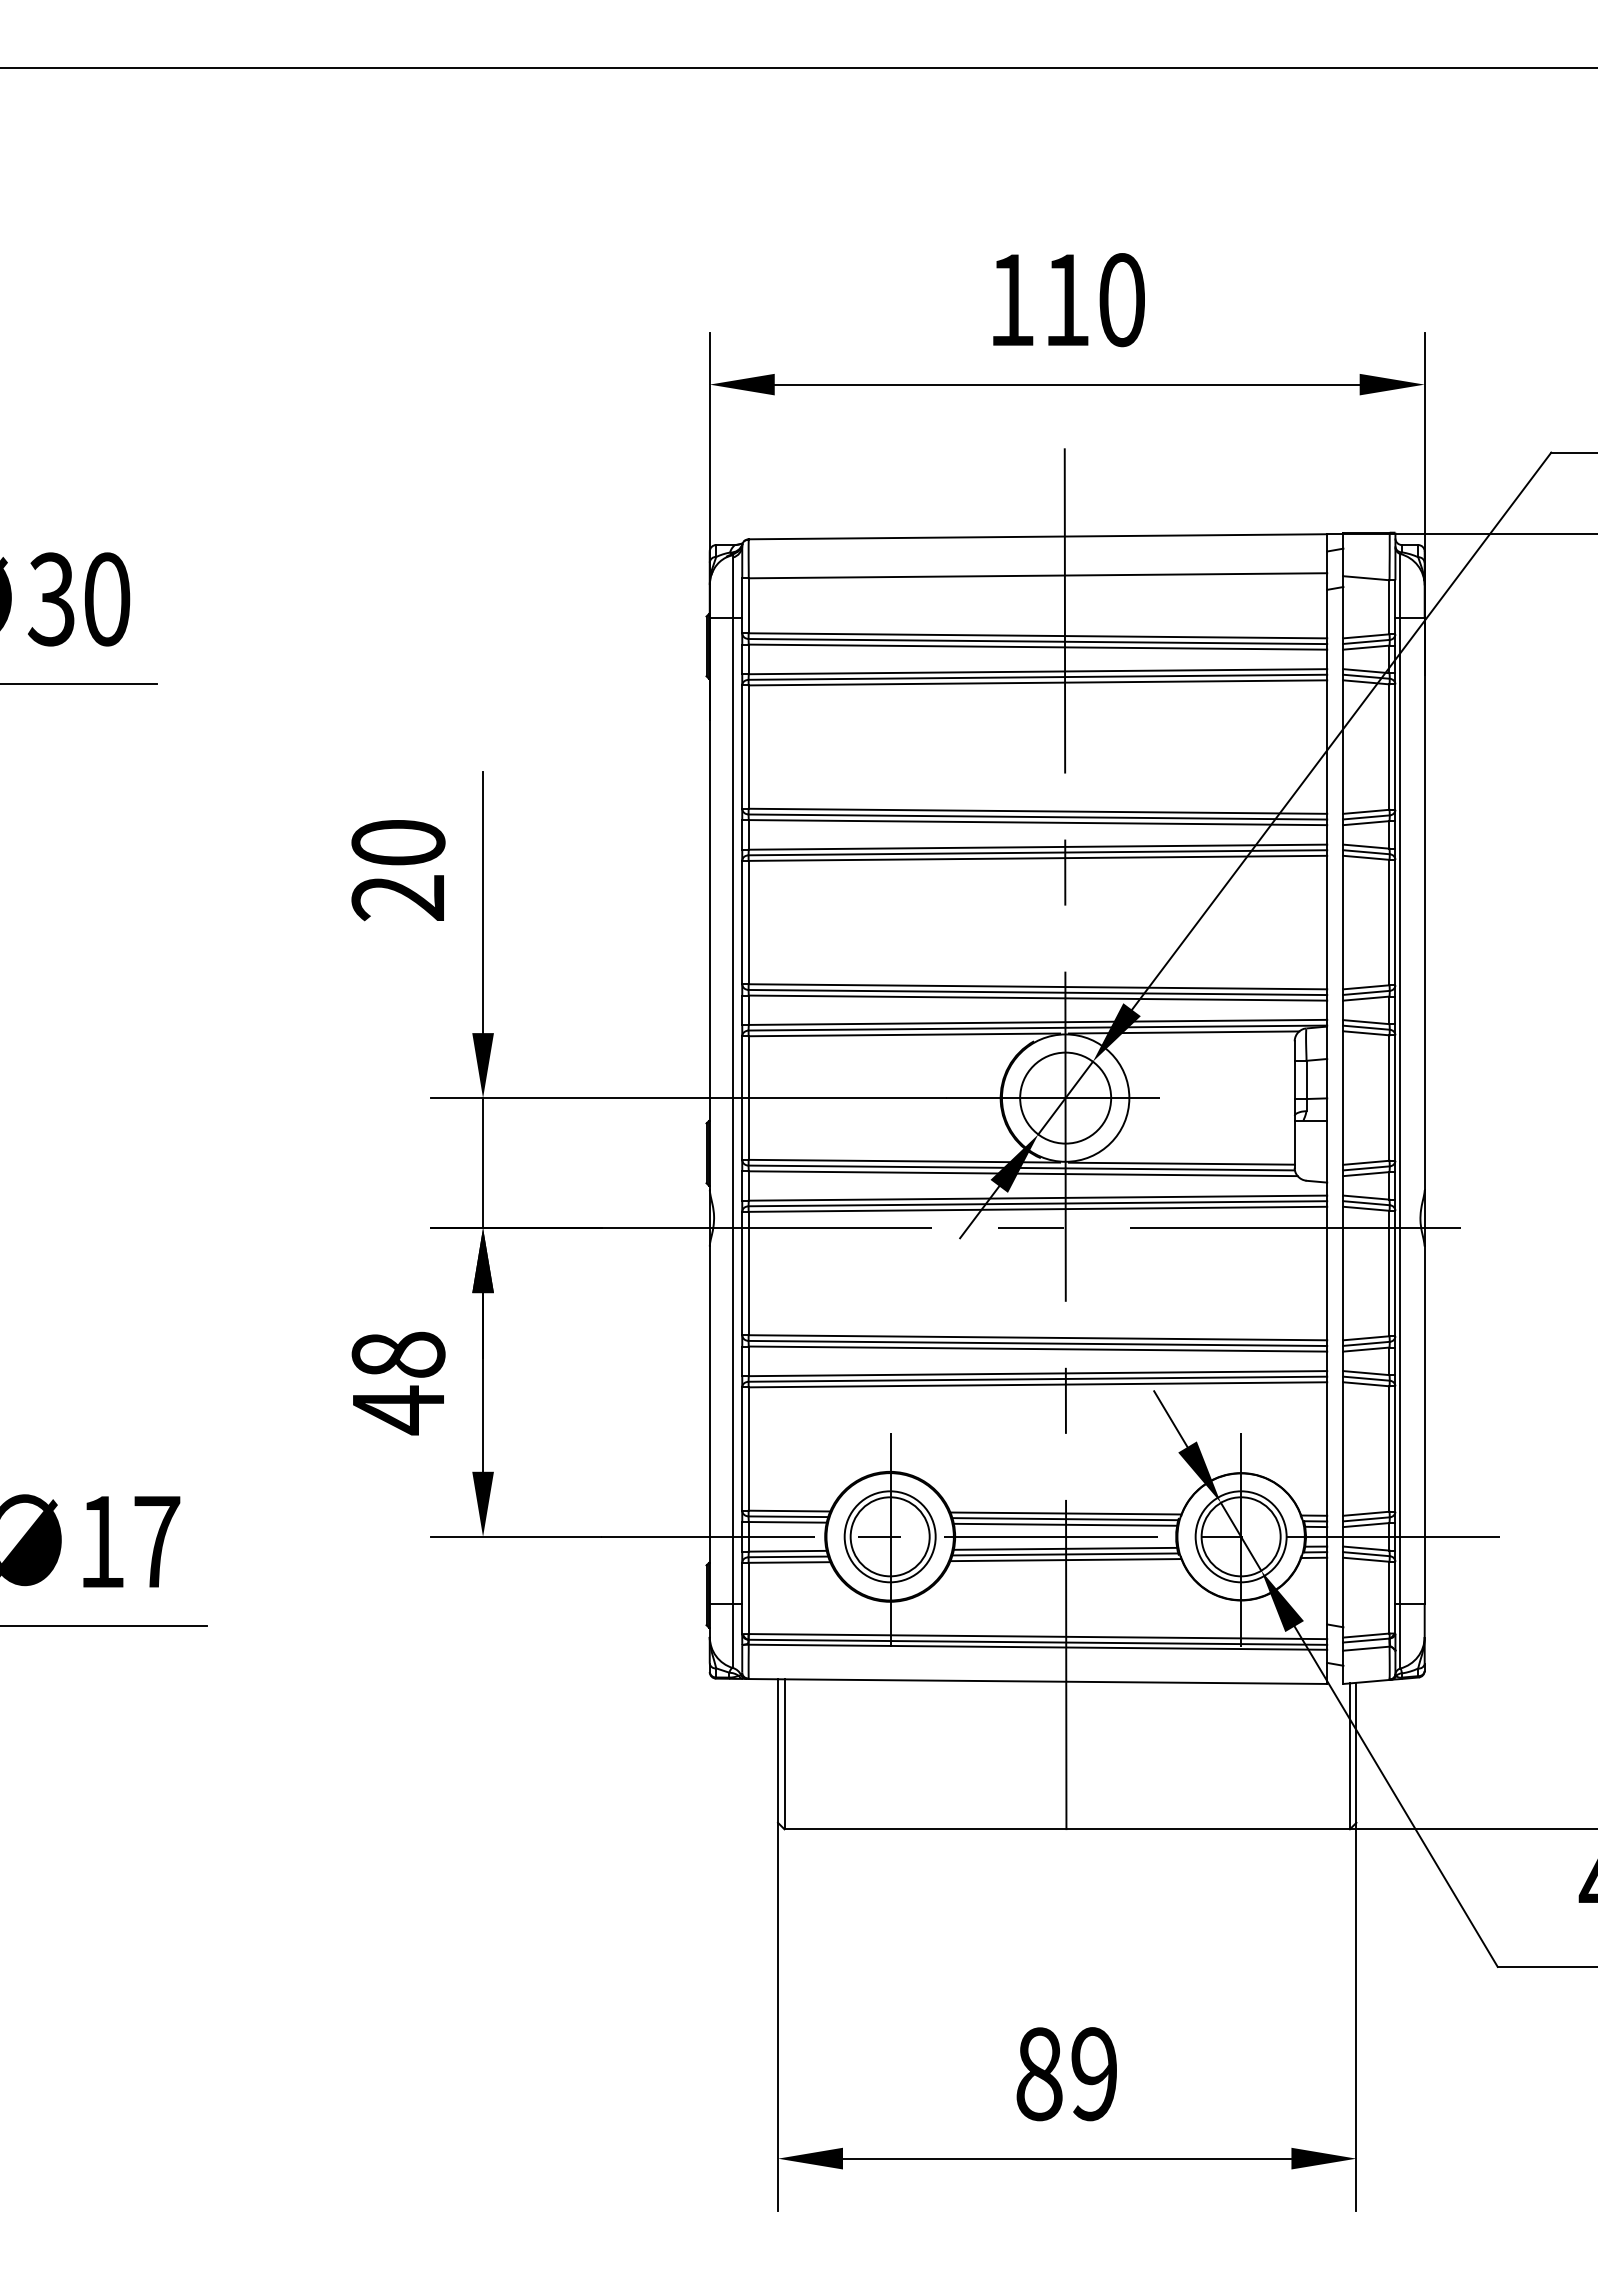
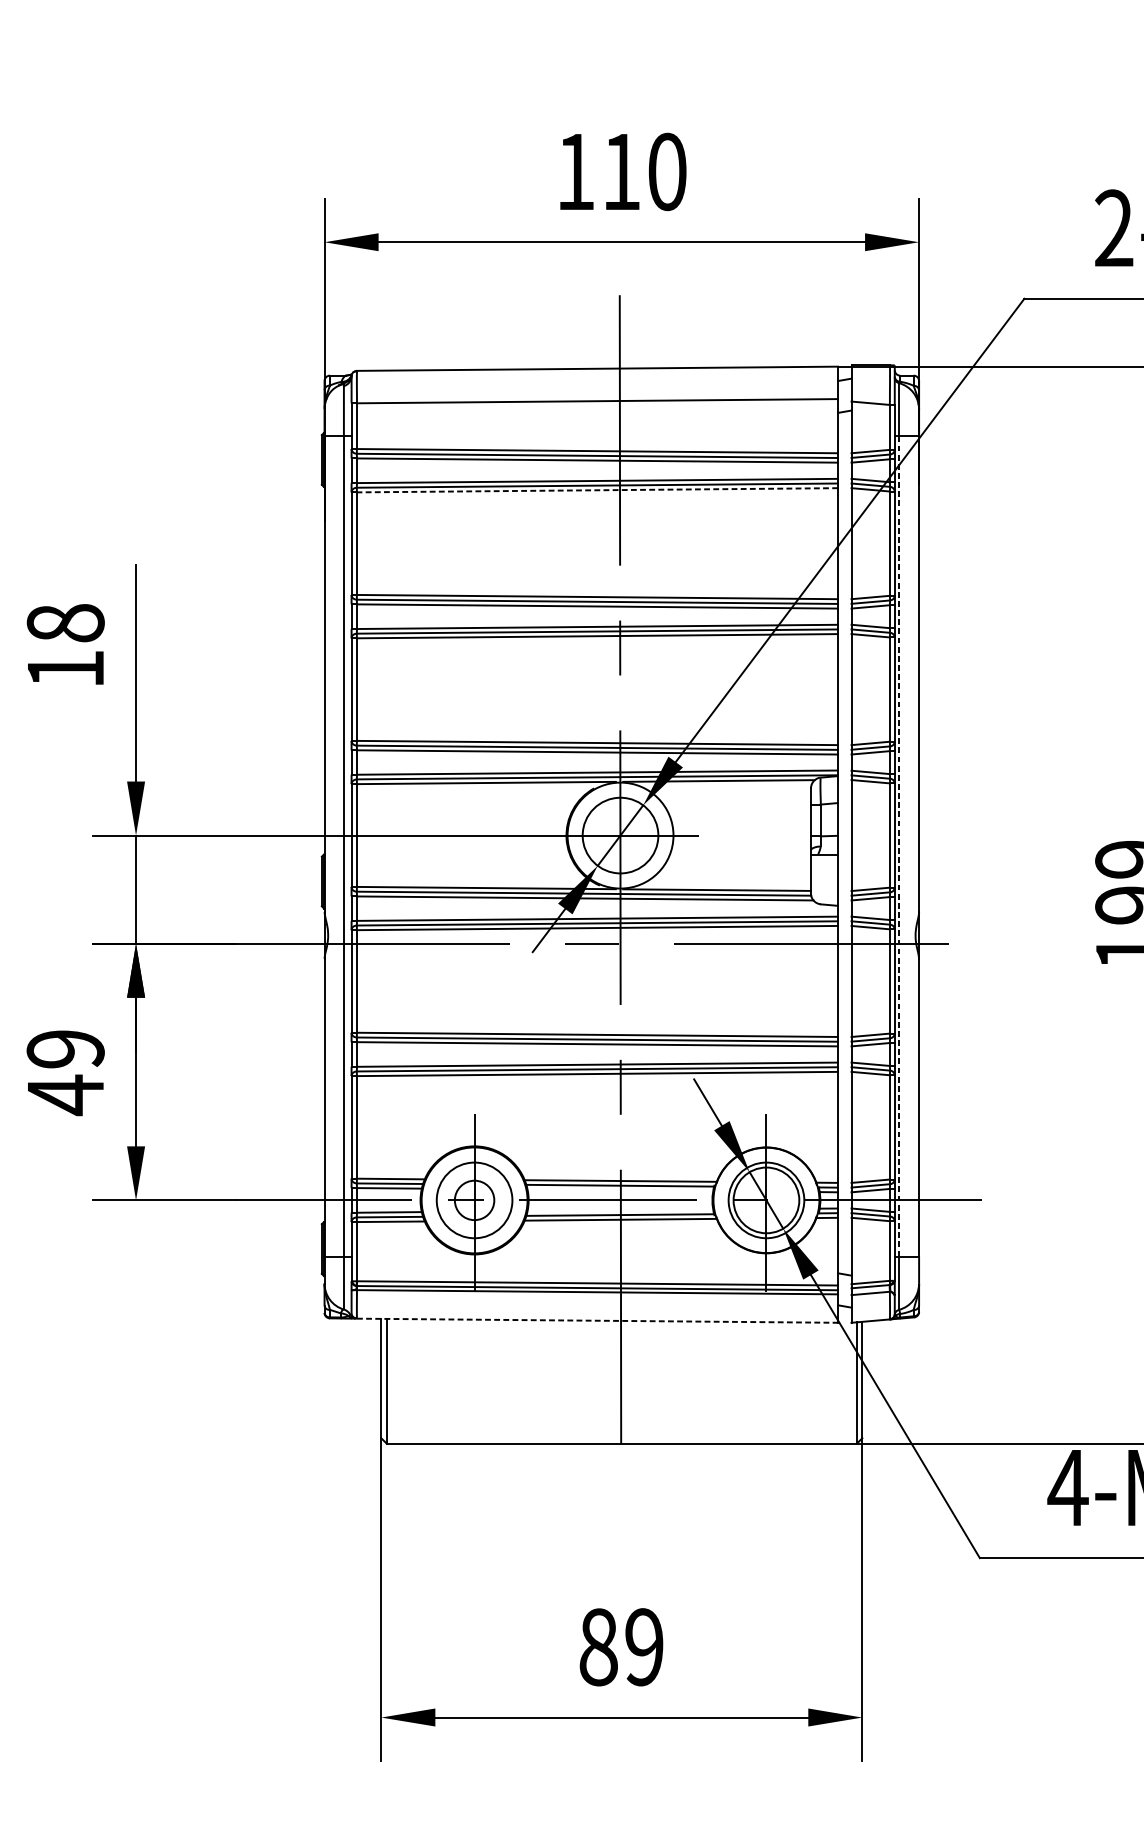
line: (1037, 682) -> (597, 489), solid -> dashed
text: (398, 870) -> (65, 646), 20 -> 18
line: (1400, 1111) -> (898, 846), solid -> dashed
text: (398, 1354) -> (65, 1048), 48 -> 49
line: (1065, 1524) -> (620, 1190), removed
circle: (889, 1536) -> (474, 1200), size x0.6
line: (1065, 1548) -> (620, 1210), removed
line: (1038, 1681) -> (597, 1320), solid -> dashed

